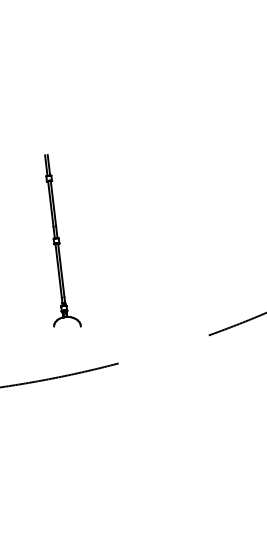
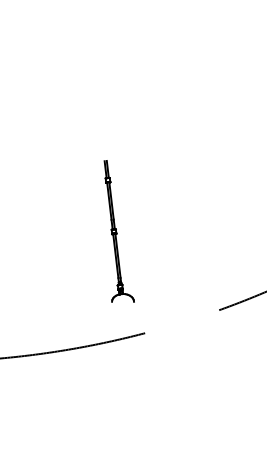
part: (61, 240) -> (118, 231), moved

